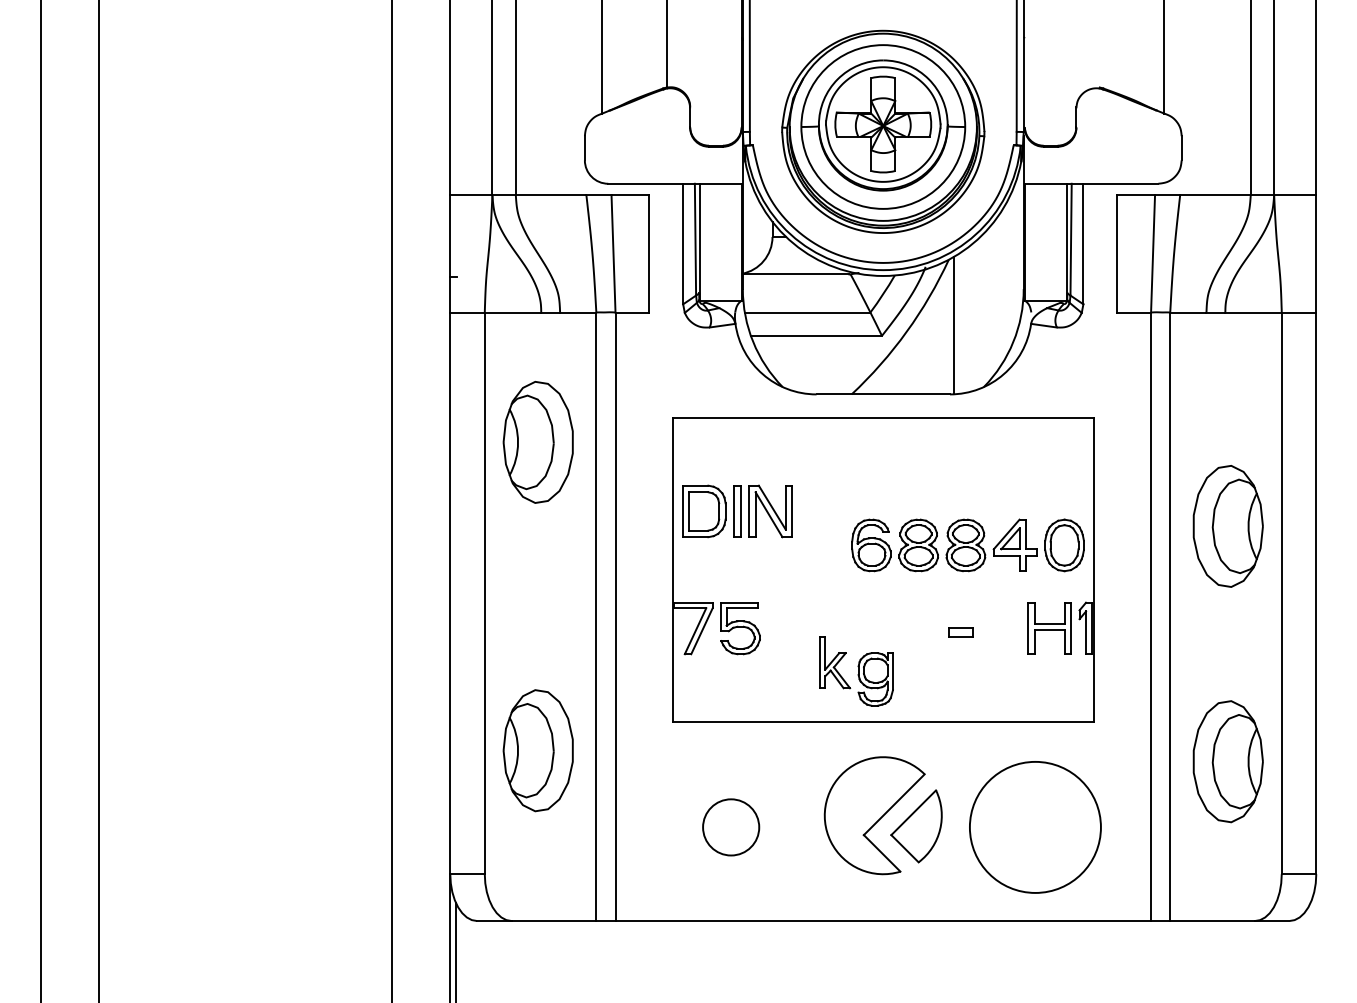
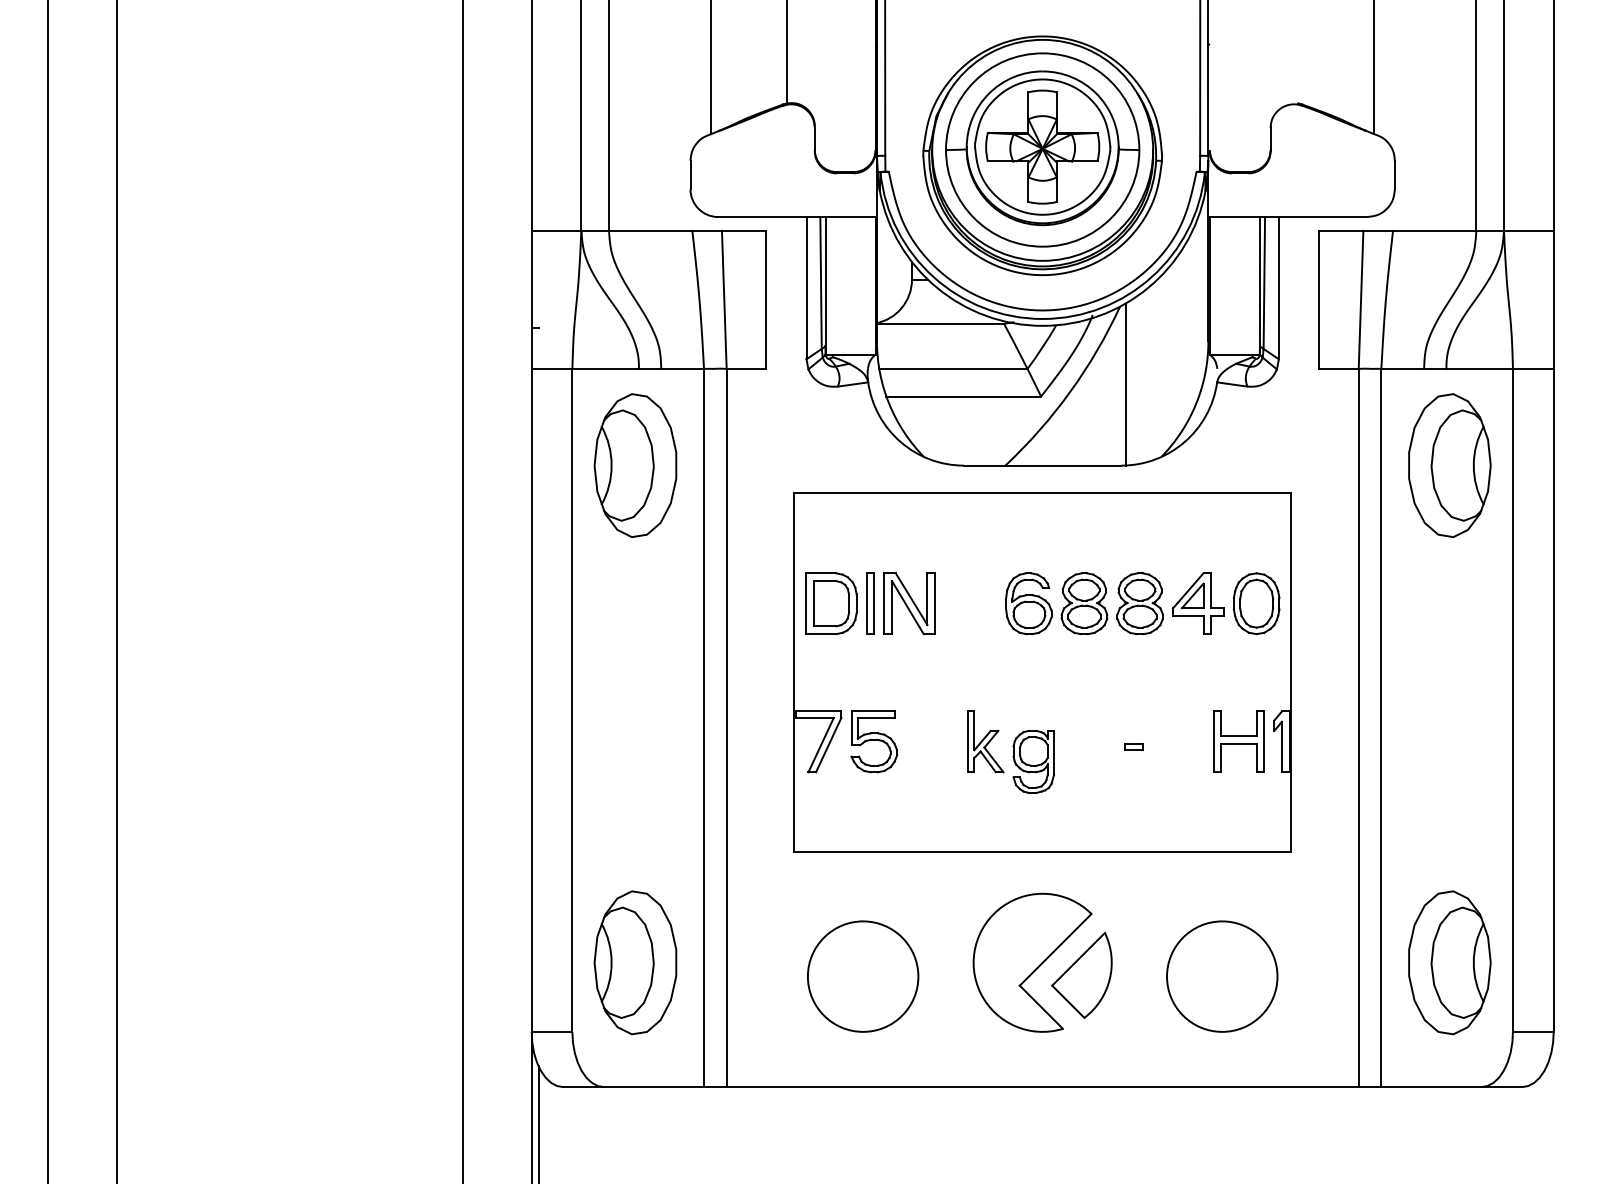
part: (537, 442) -> (634, 465), moved
part: (1227, 526) -> (1448, 465), moved
part: (967, 545) -> (1142, 603), moved
part: (960, 632) -> (1133, 746), size x0.62
part: (856, 671) -> (1011, 752), moved
part: (537, 750) -> (634, 962), moved
part: (1227, 761) -> (1448, 962), moved
circle: (730, 827) -> (862, 976), size x1.67
circle: (1035, 827) -> (1222, 976), size x0.71

